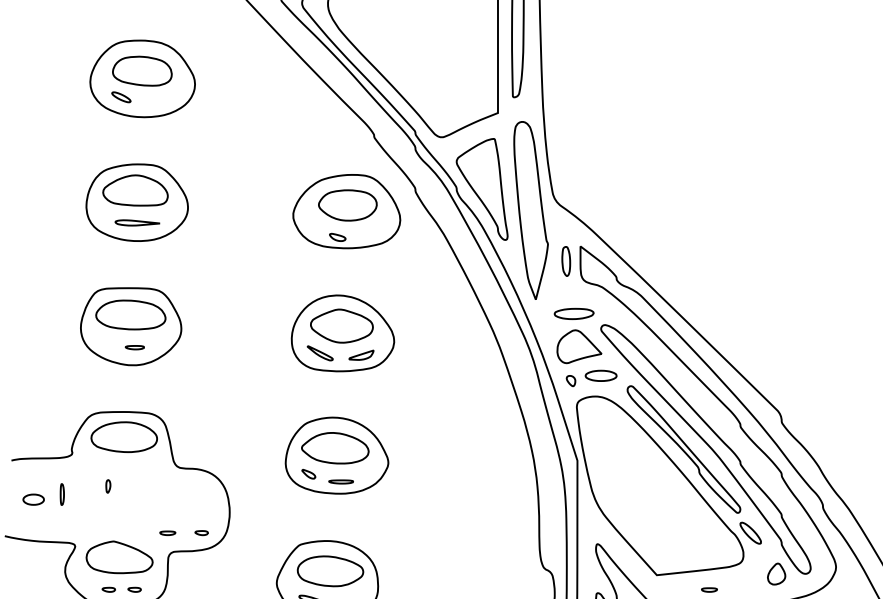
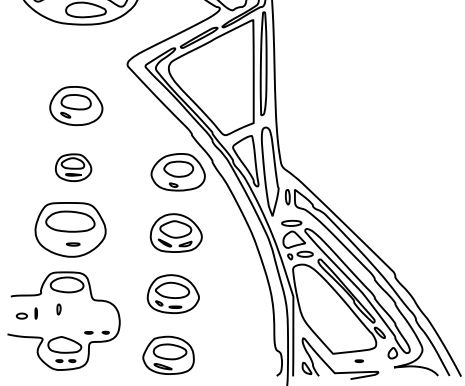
part: (137, 201) -> (73, 167), size x0.7
part: (130, 326) -> (70, 229), size x1.4
part: (108, 486) -> (59, 309), size x1.6

